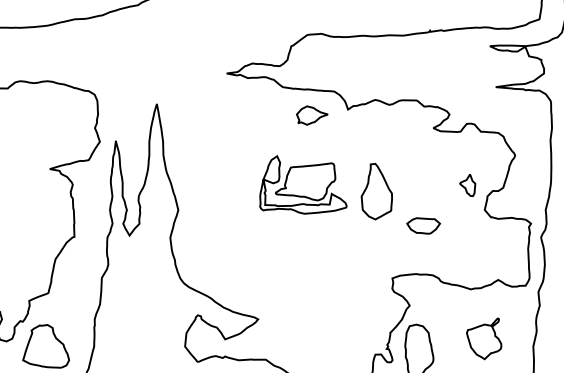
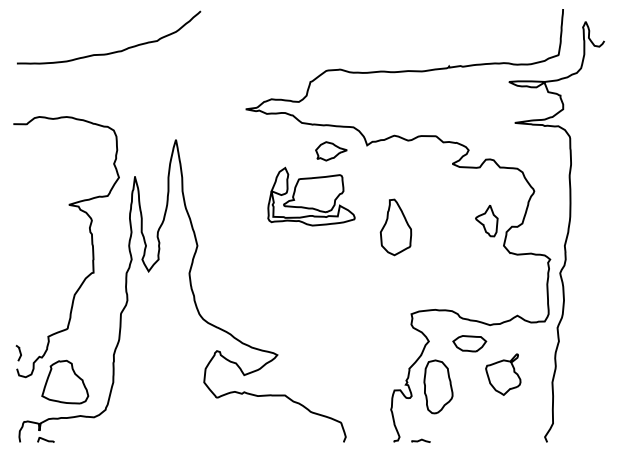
part: (303, 184) -> (311, 196), moved
part: (467, 185) -> (486, 221), size x1.43
part: (423, 225) -> (469, 343), moved

